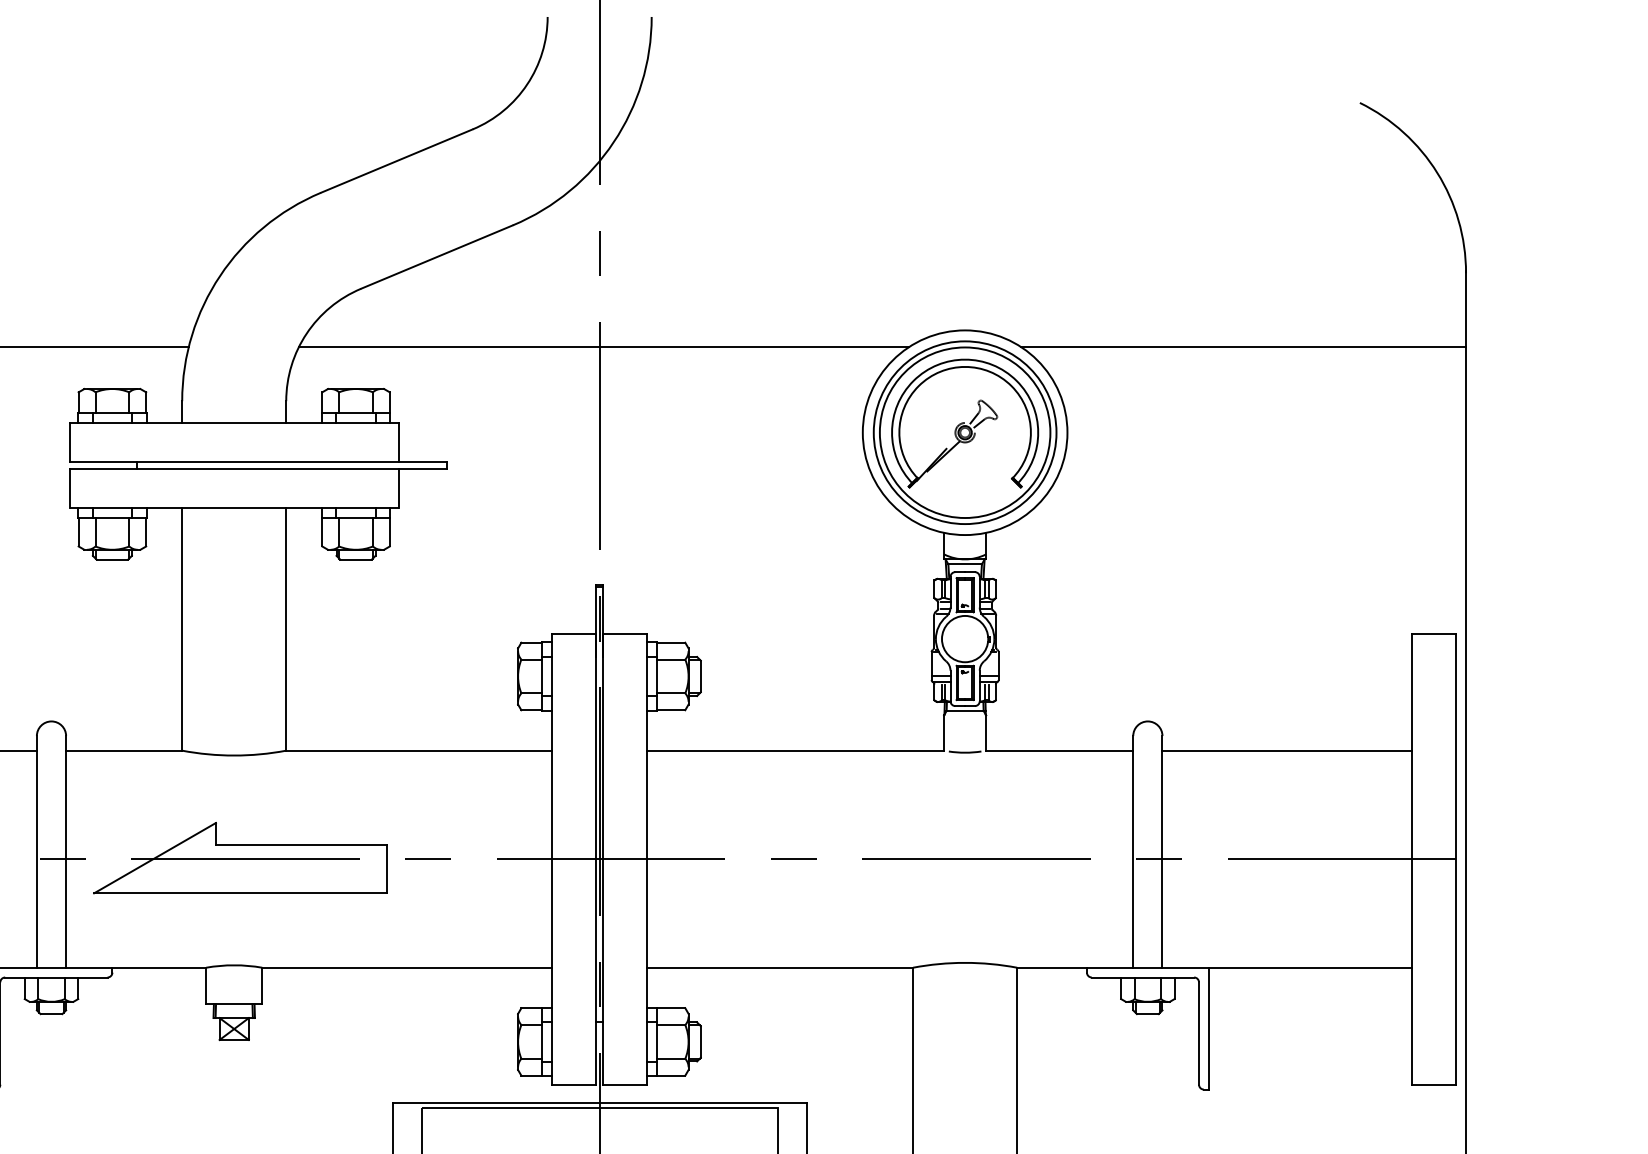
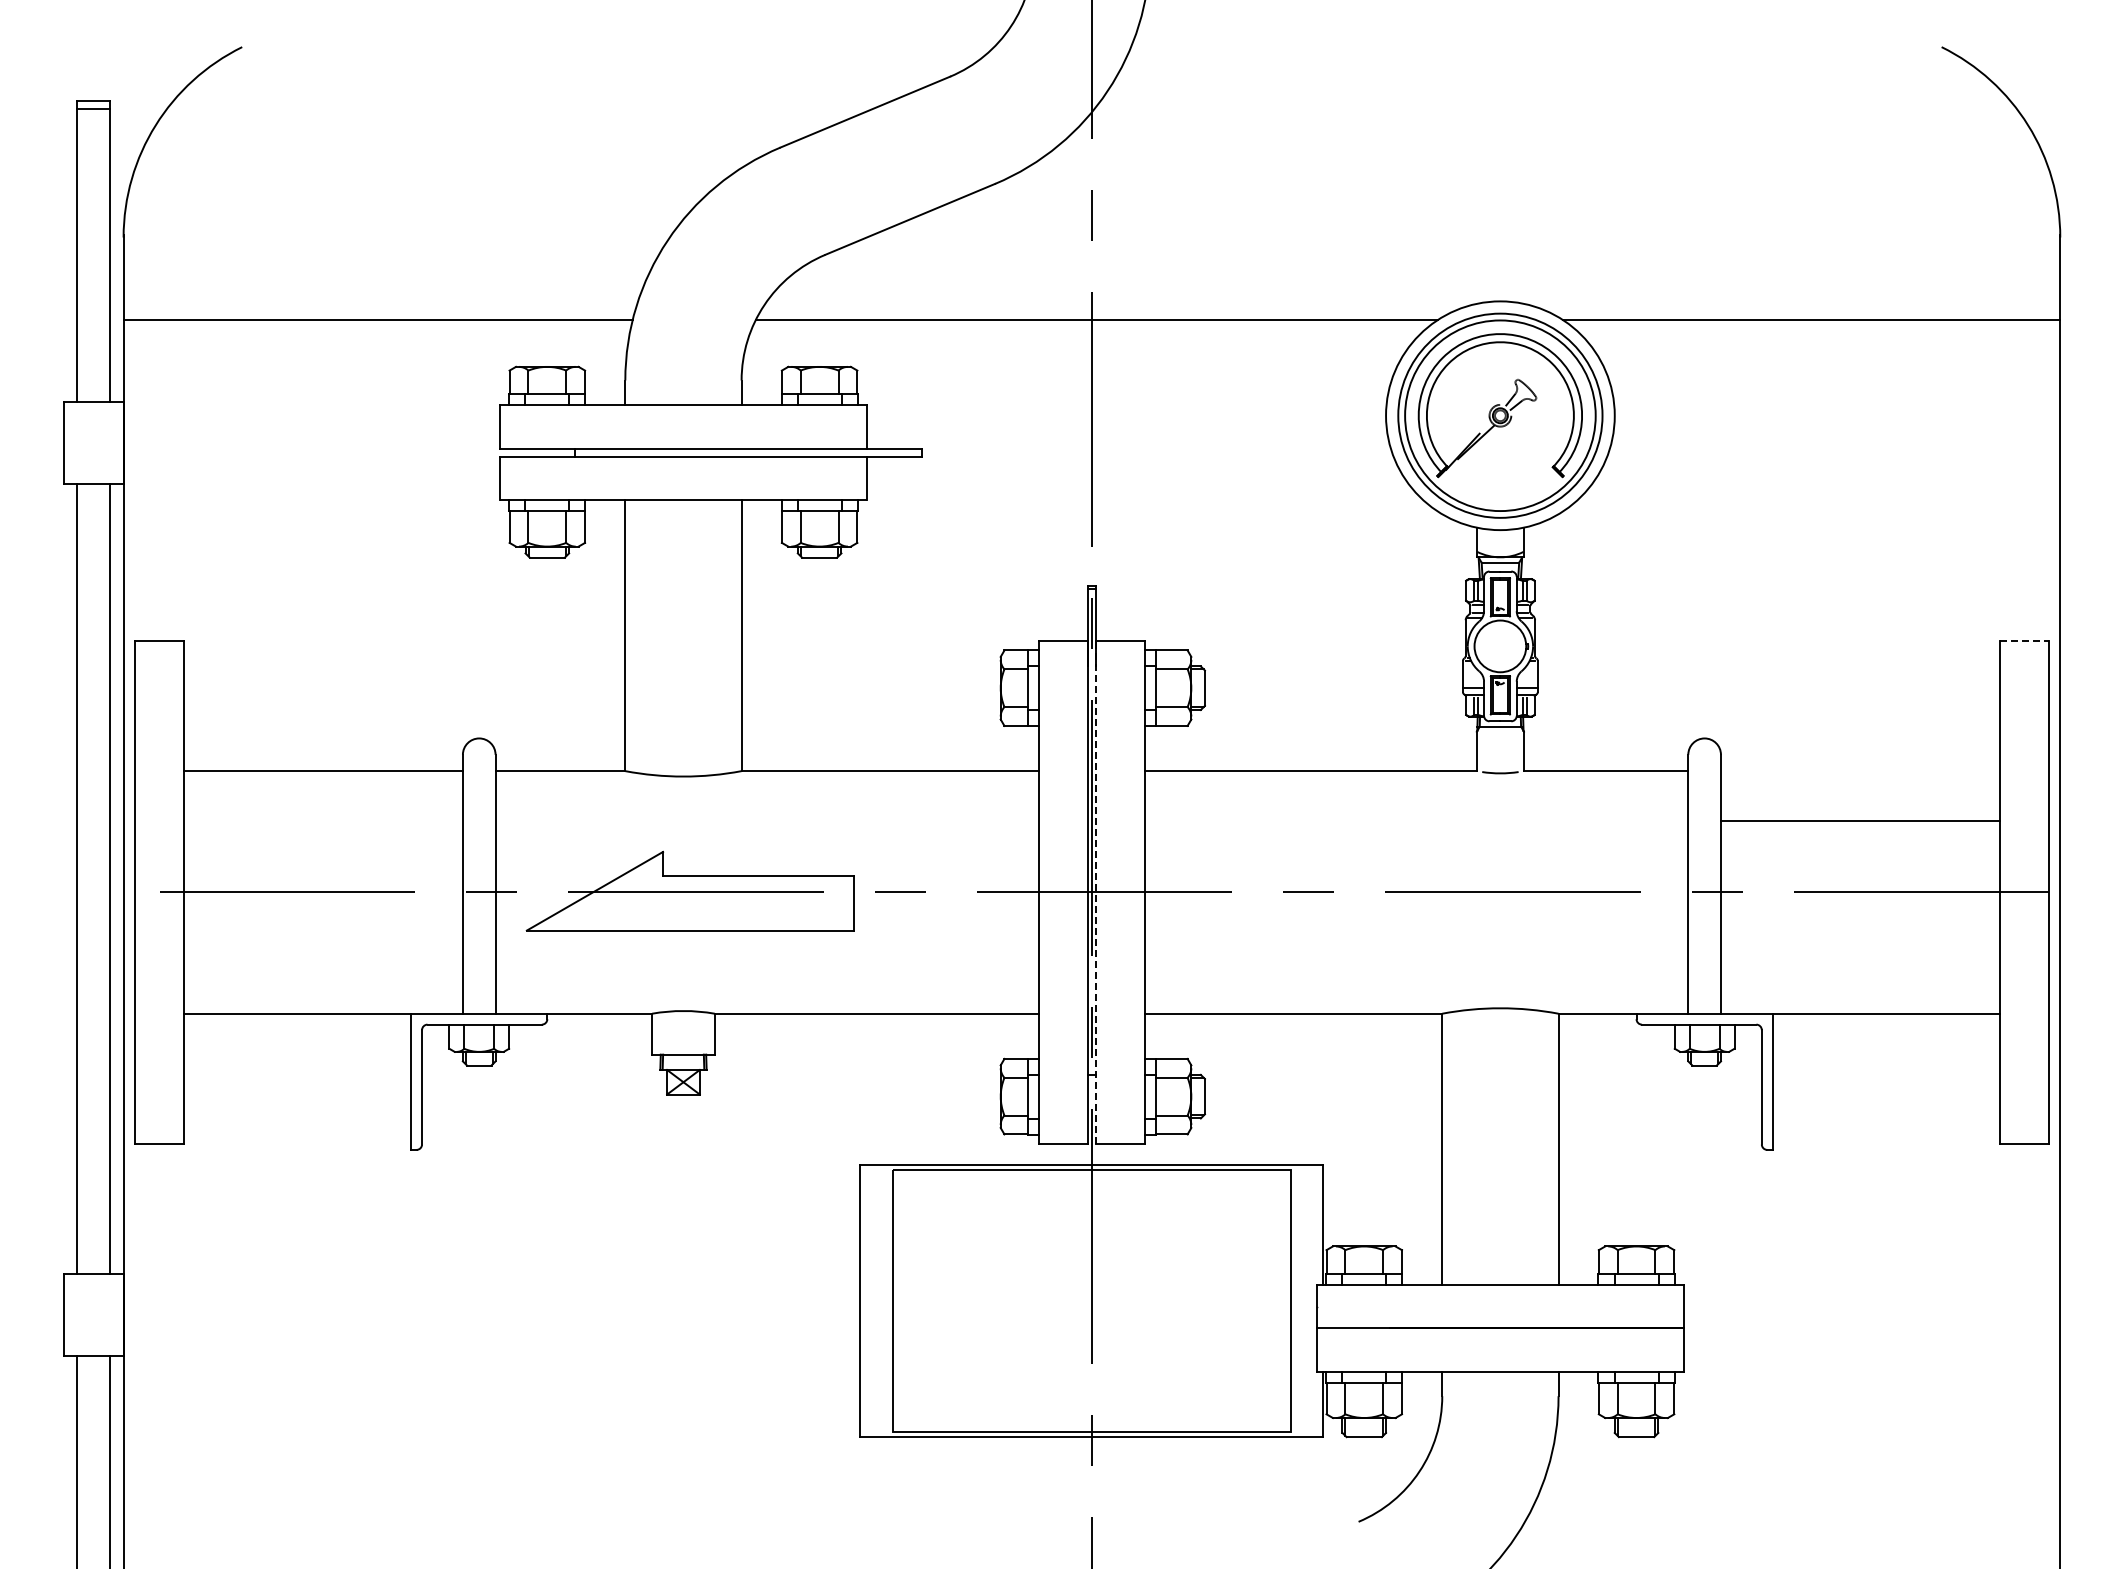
line: (1434, 633) -> (2024, 640), solid -> dashed
line: (1287, 751) -> (1860, 821), moved
line: (603, 859) -> (1096, 892), solid -> dashed

